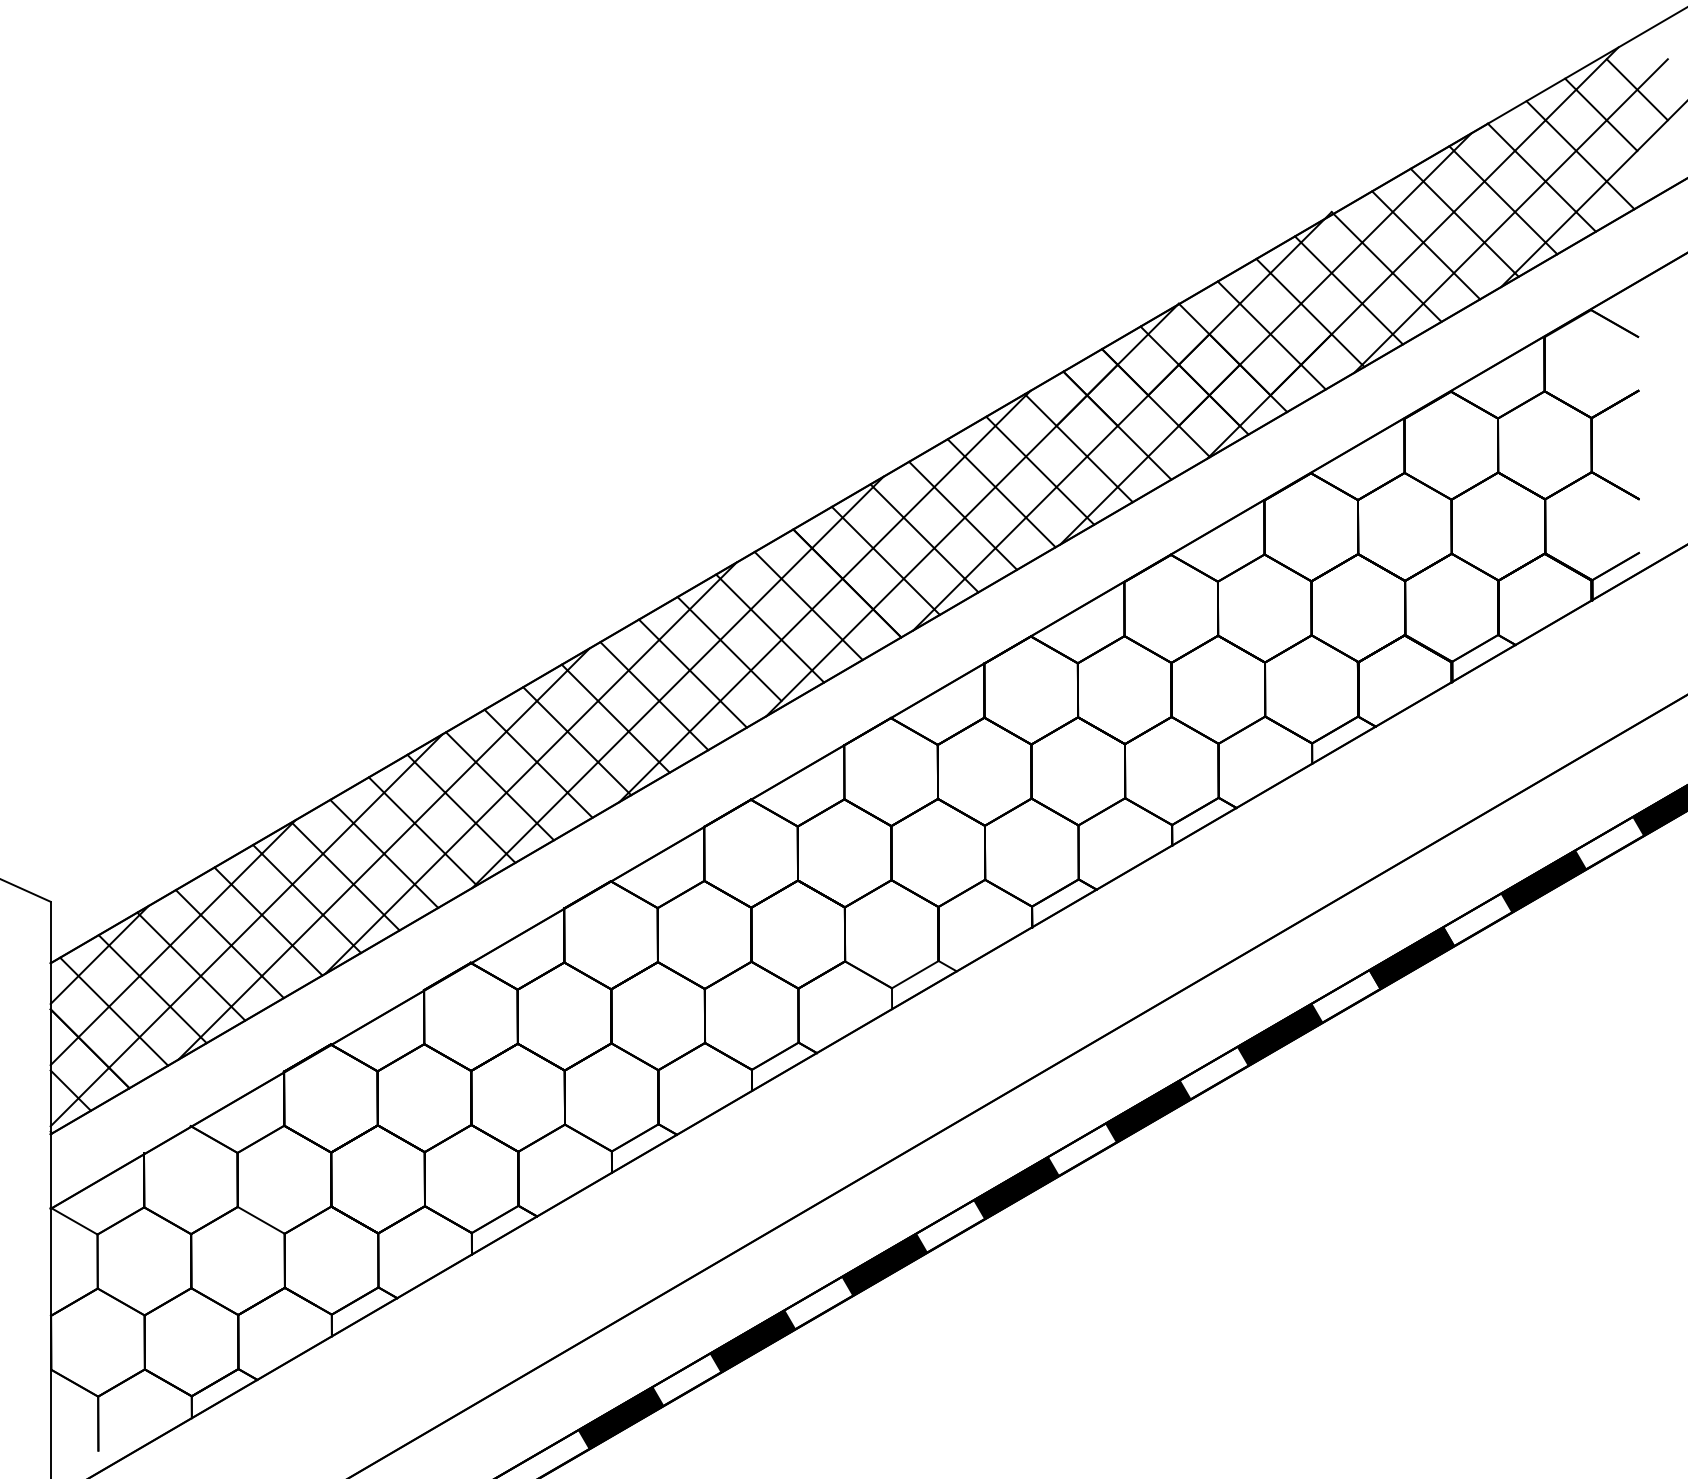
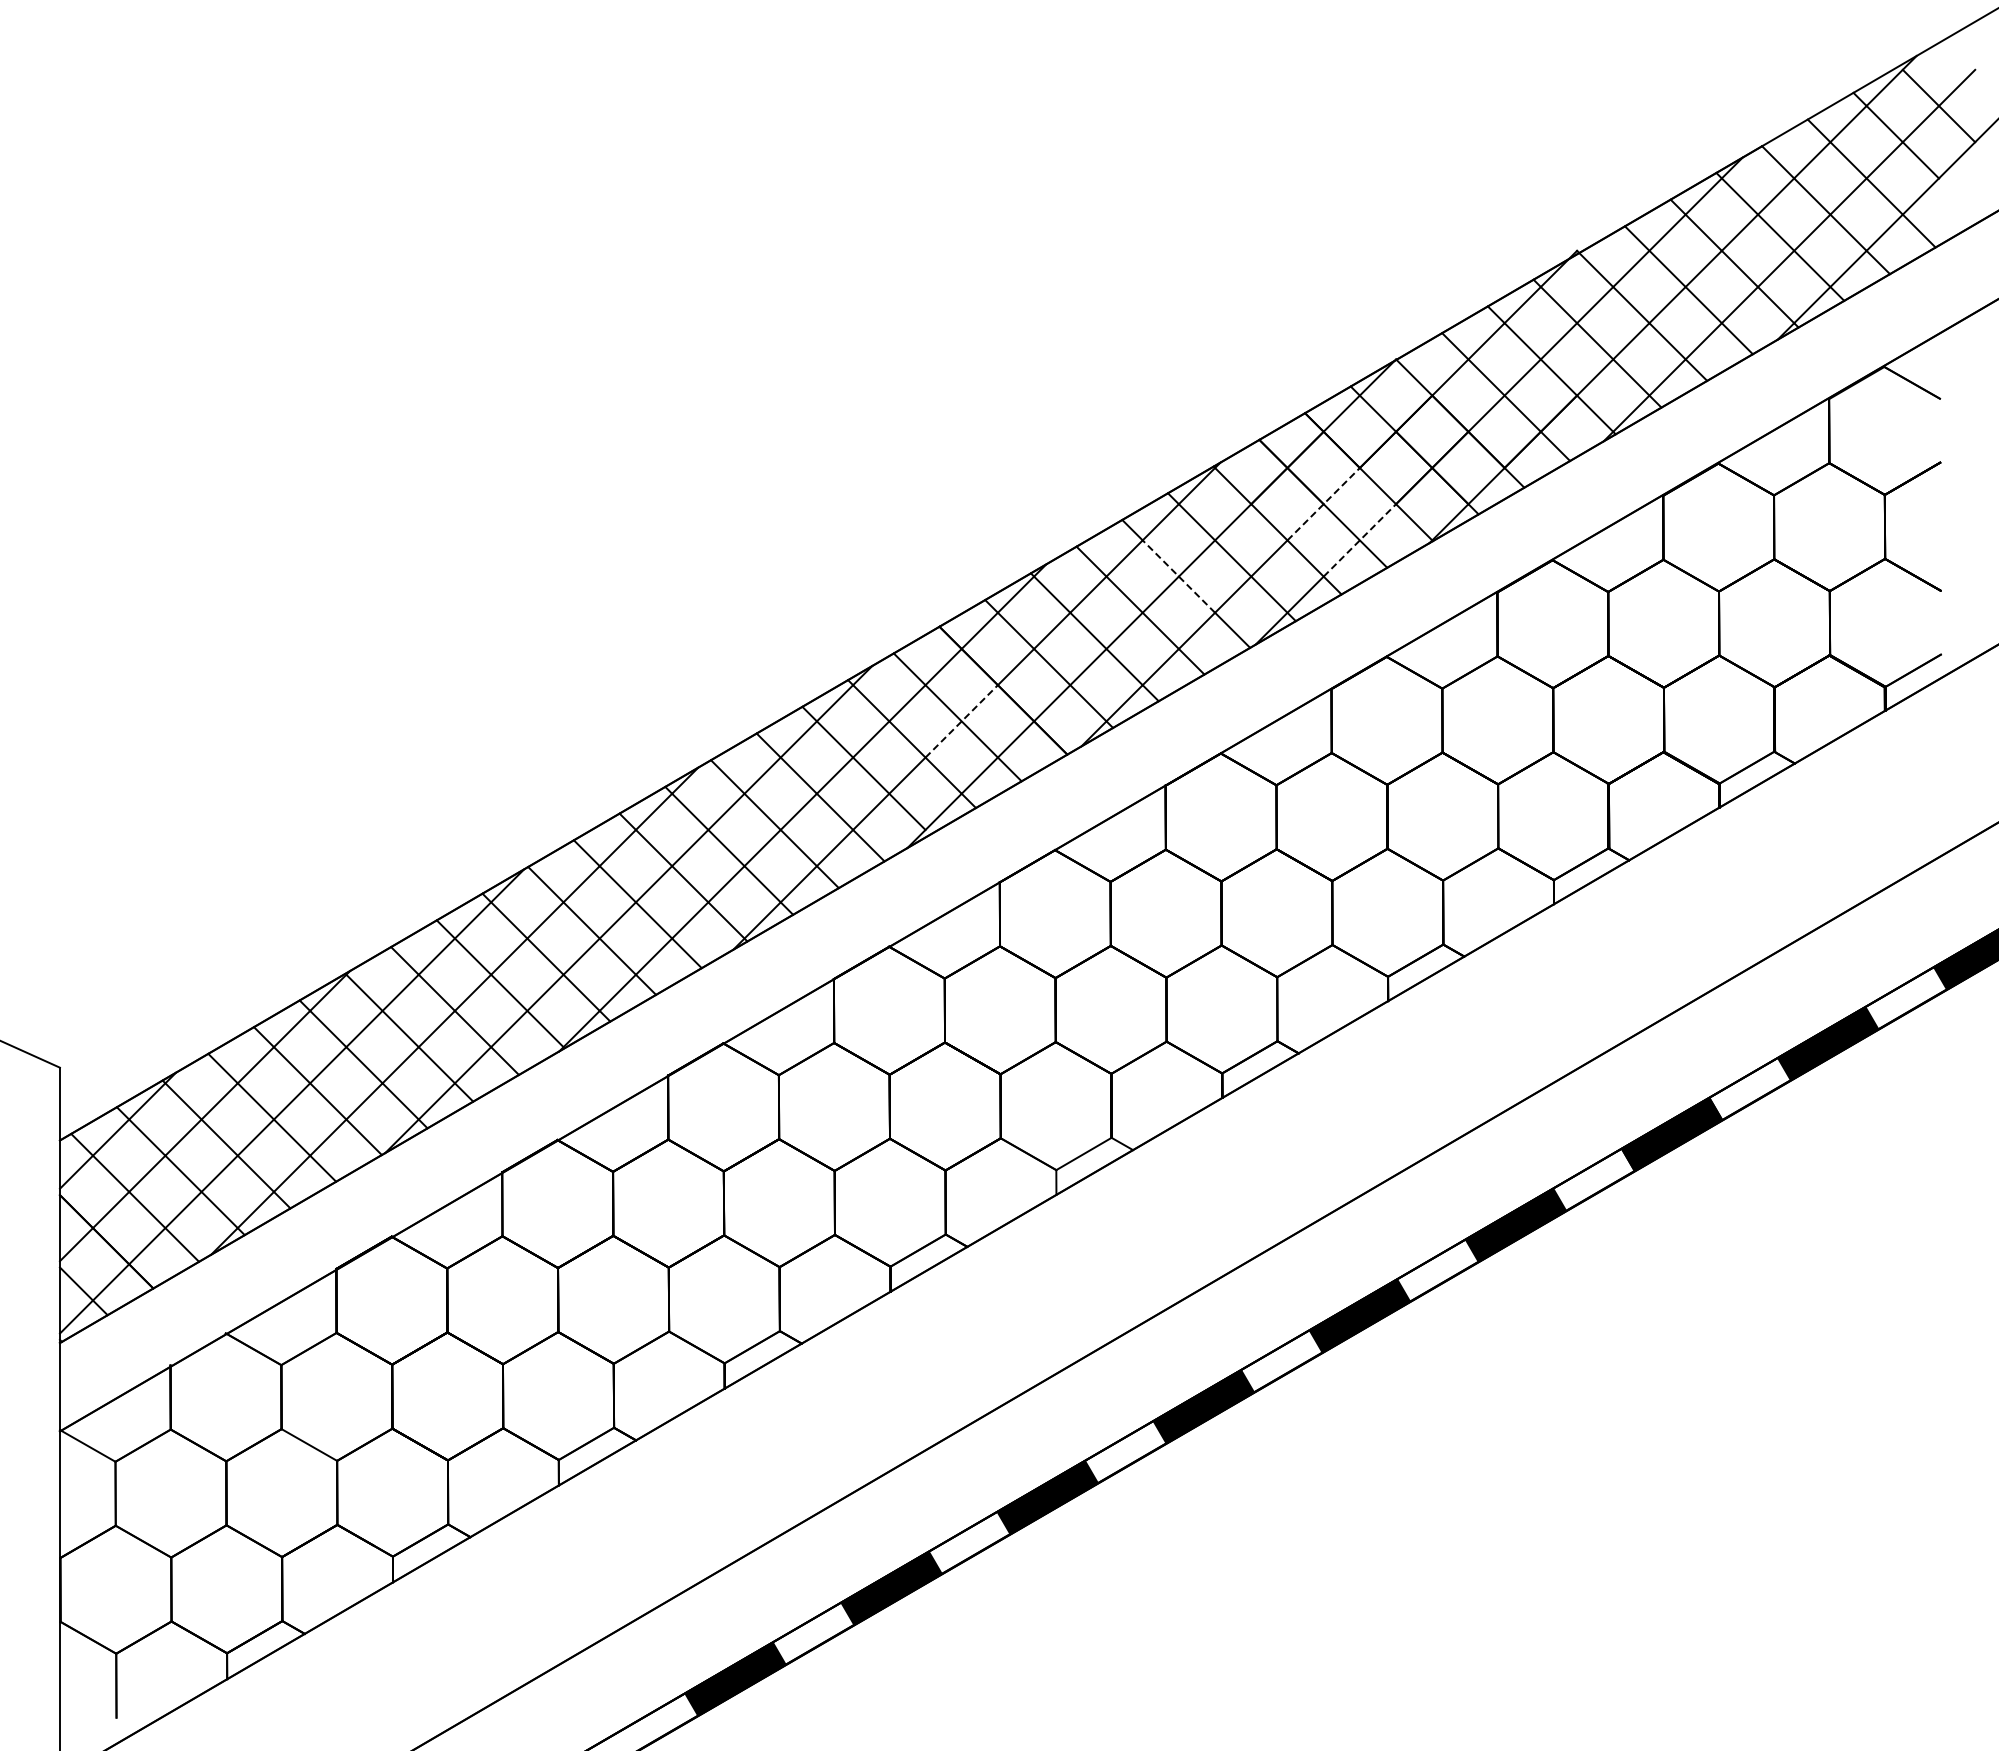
line: (1118, 425) -> (1324, 503), solid -> dashed
line: (1148, 456) -> (1360, 540), solid -> dashed
line: (995, 487) -> (1178, 576), solid -> dashed
line: (812, 609) -> (962, 721), solid -> dashed

